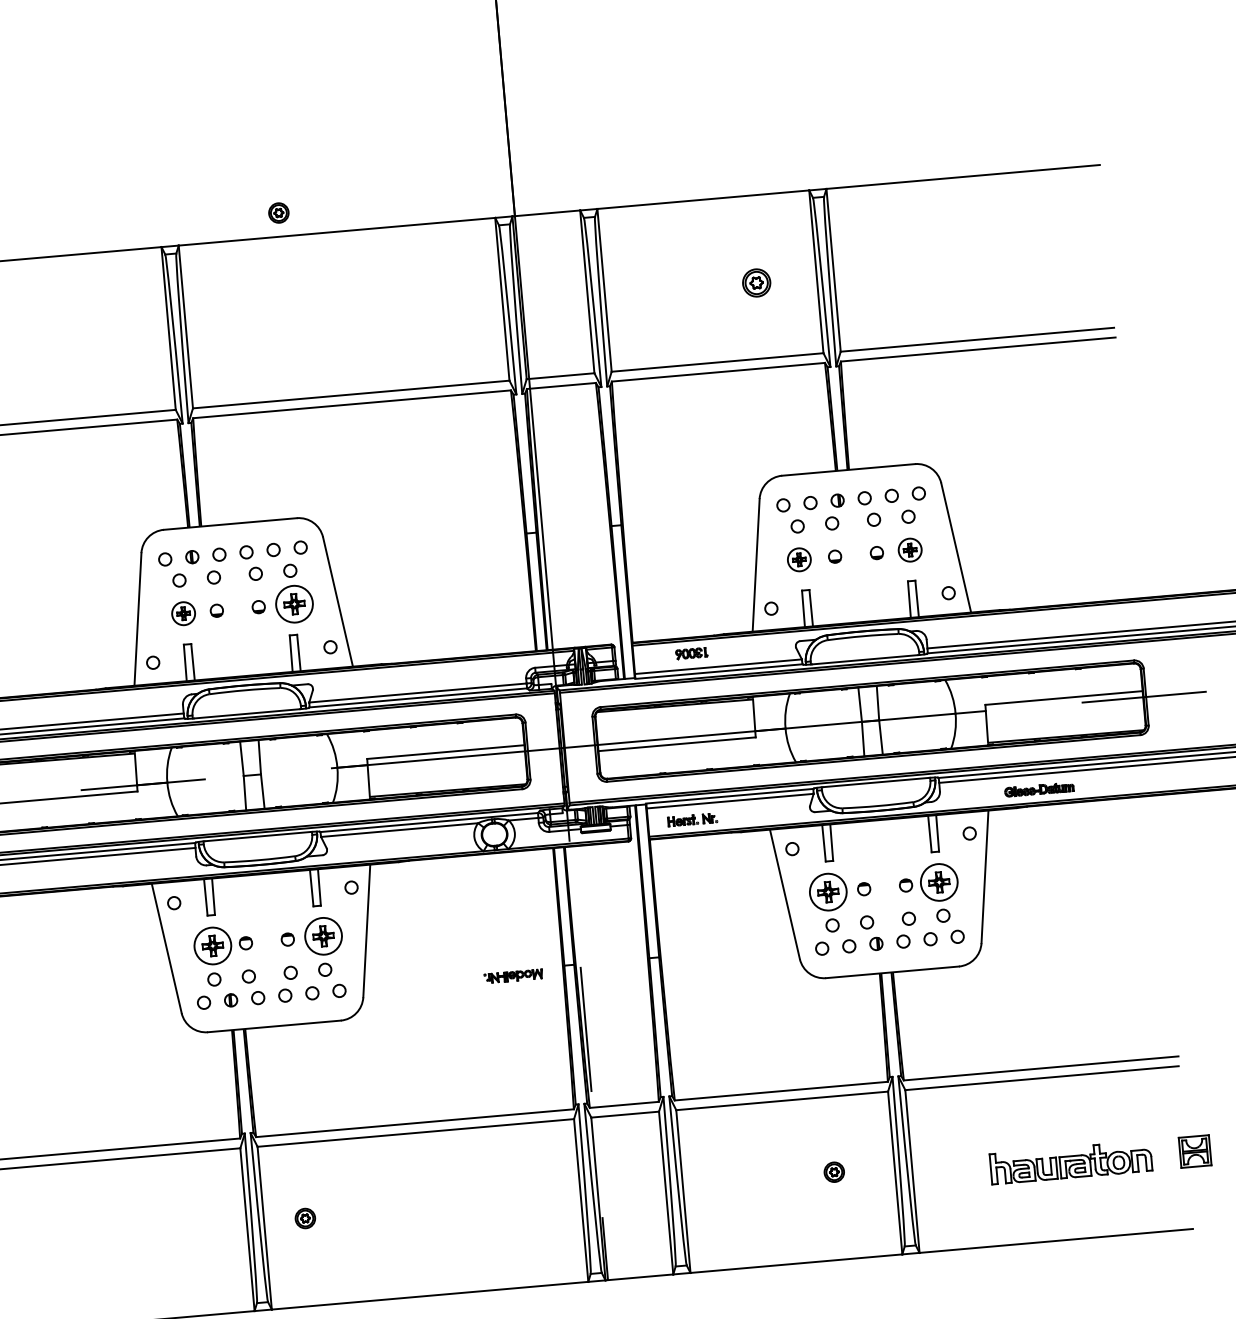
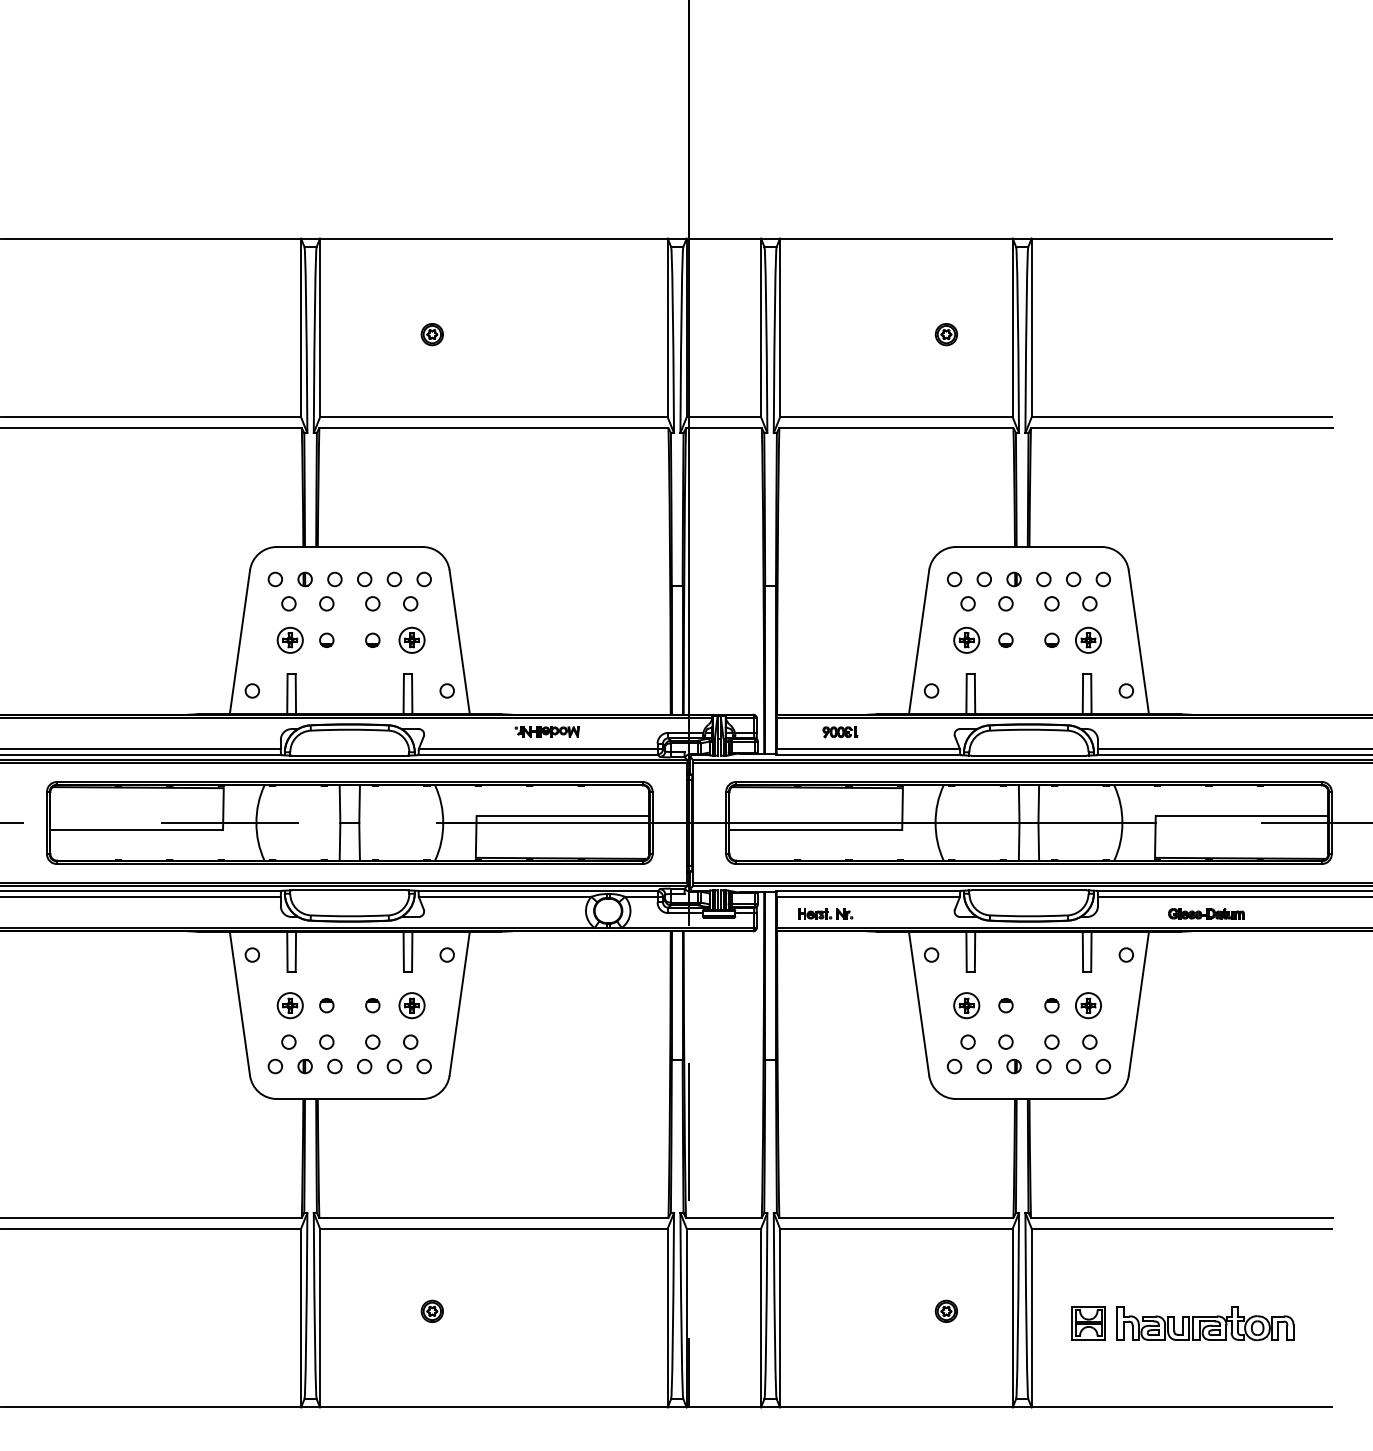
part: (278, 213) -> (431, 334), moved
part: (755, 283) -> (945, 334), size x0.71
part: (293, 603) -> (411, 639), size x0.62
part: (939, 882) -> (1088, 1005), size x0.62
part: (828, 892) -> (966, 1005), size x0.62
part: (323, 936) -> (411, 1005), size x0.62
part: (212, 946) -> (289, 1005), size x0.62
part: (512, 975) -> (546, 731), moved
part: (1194, 1151) -> (1088, 1323), moved
part: (304, 1217) -> (431, 1310), moved

